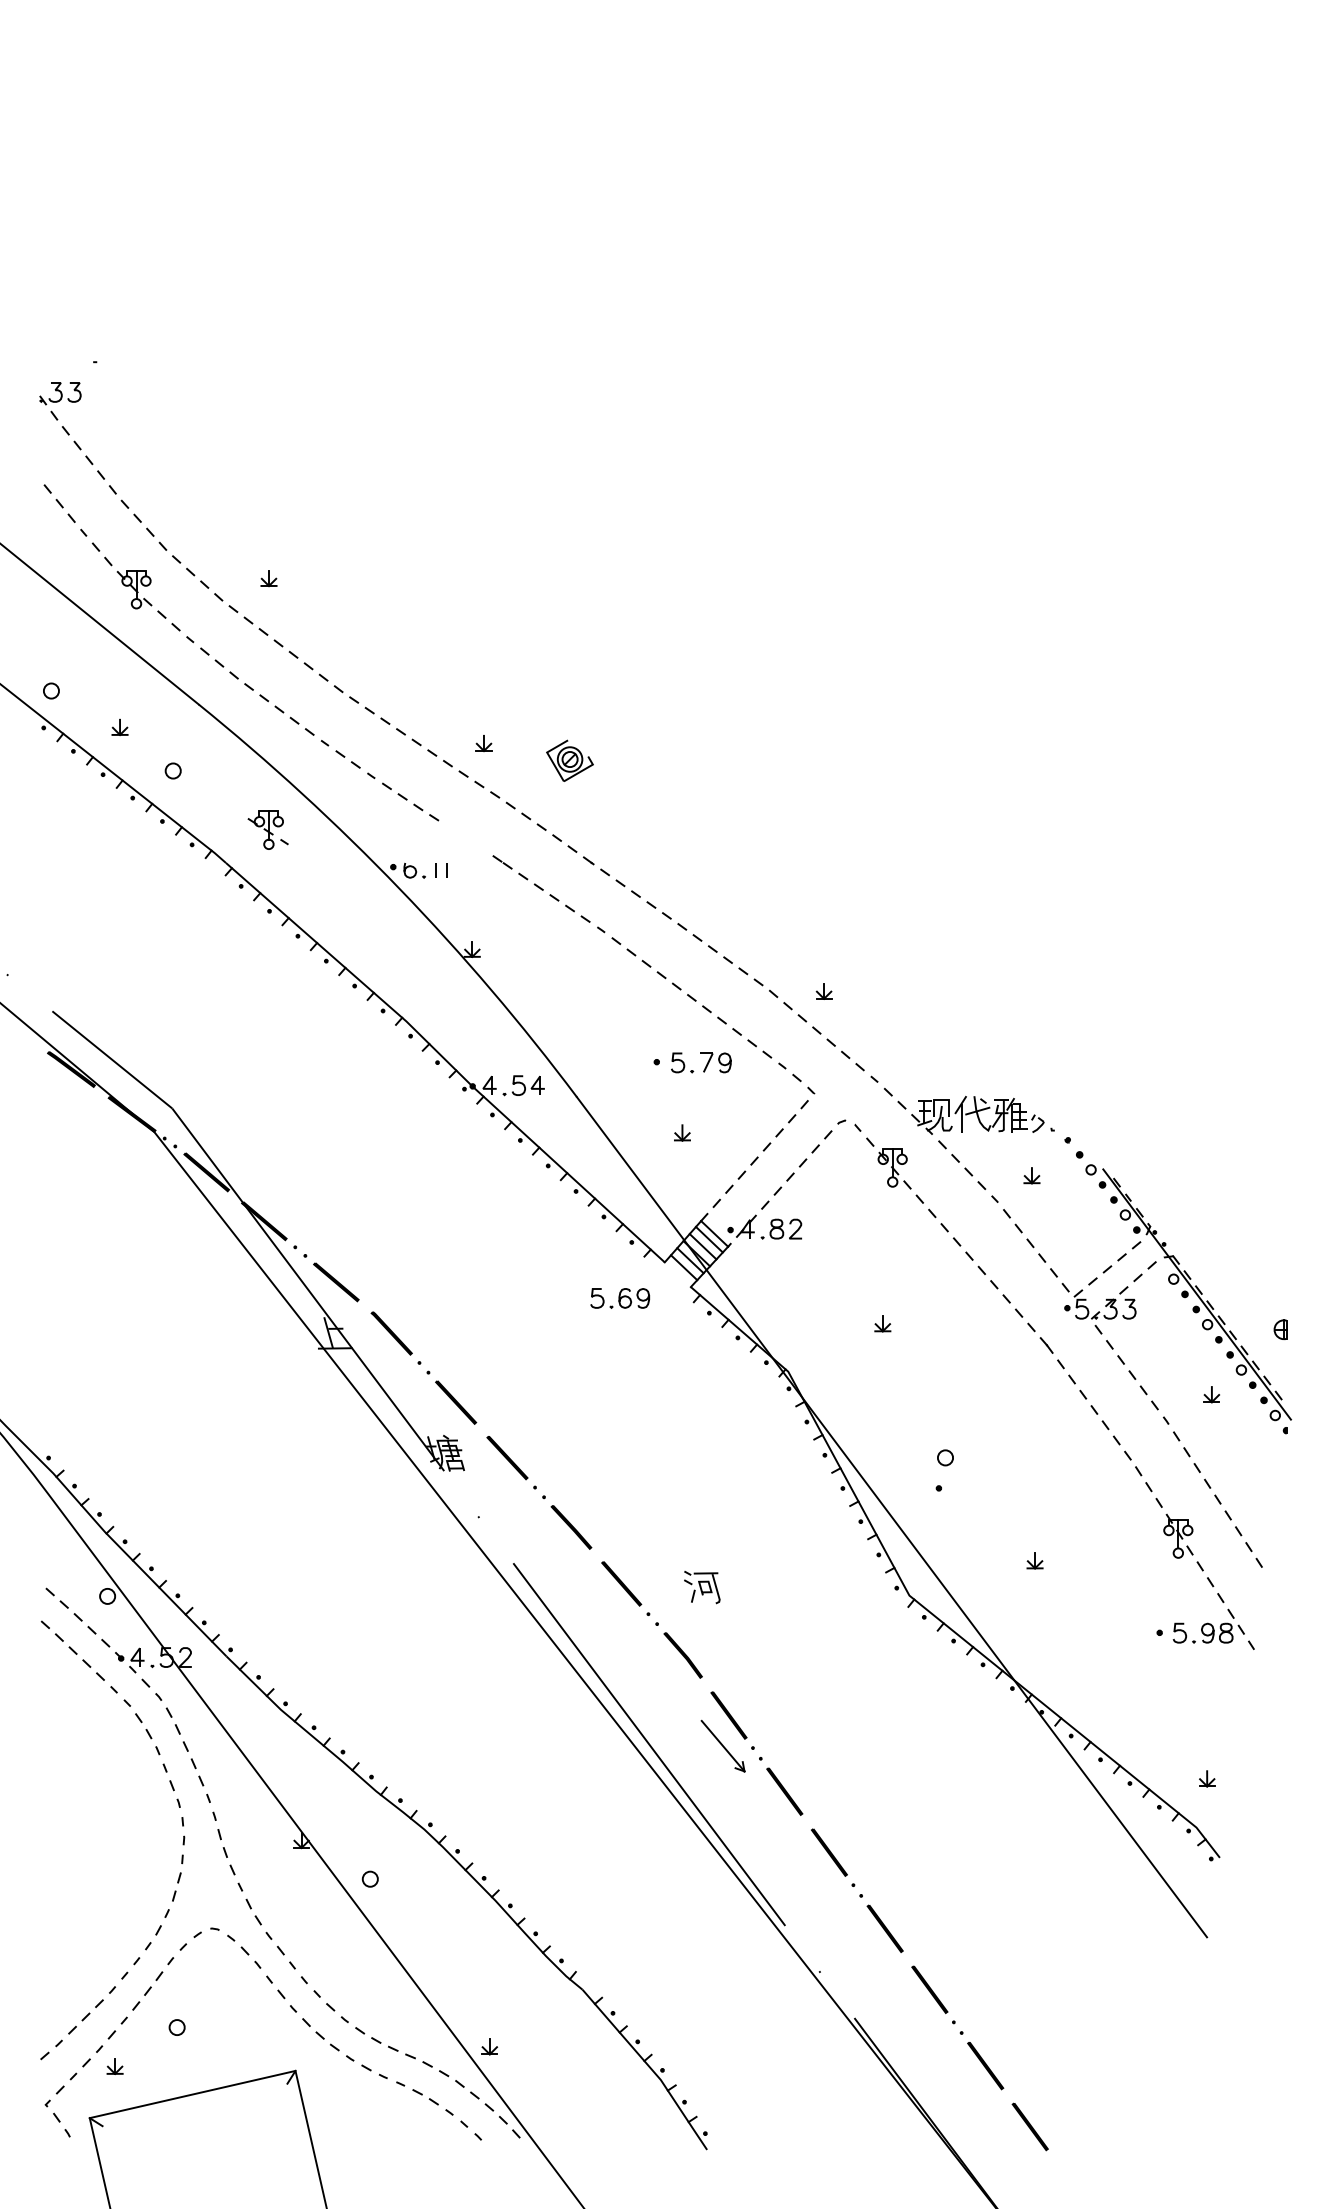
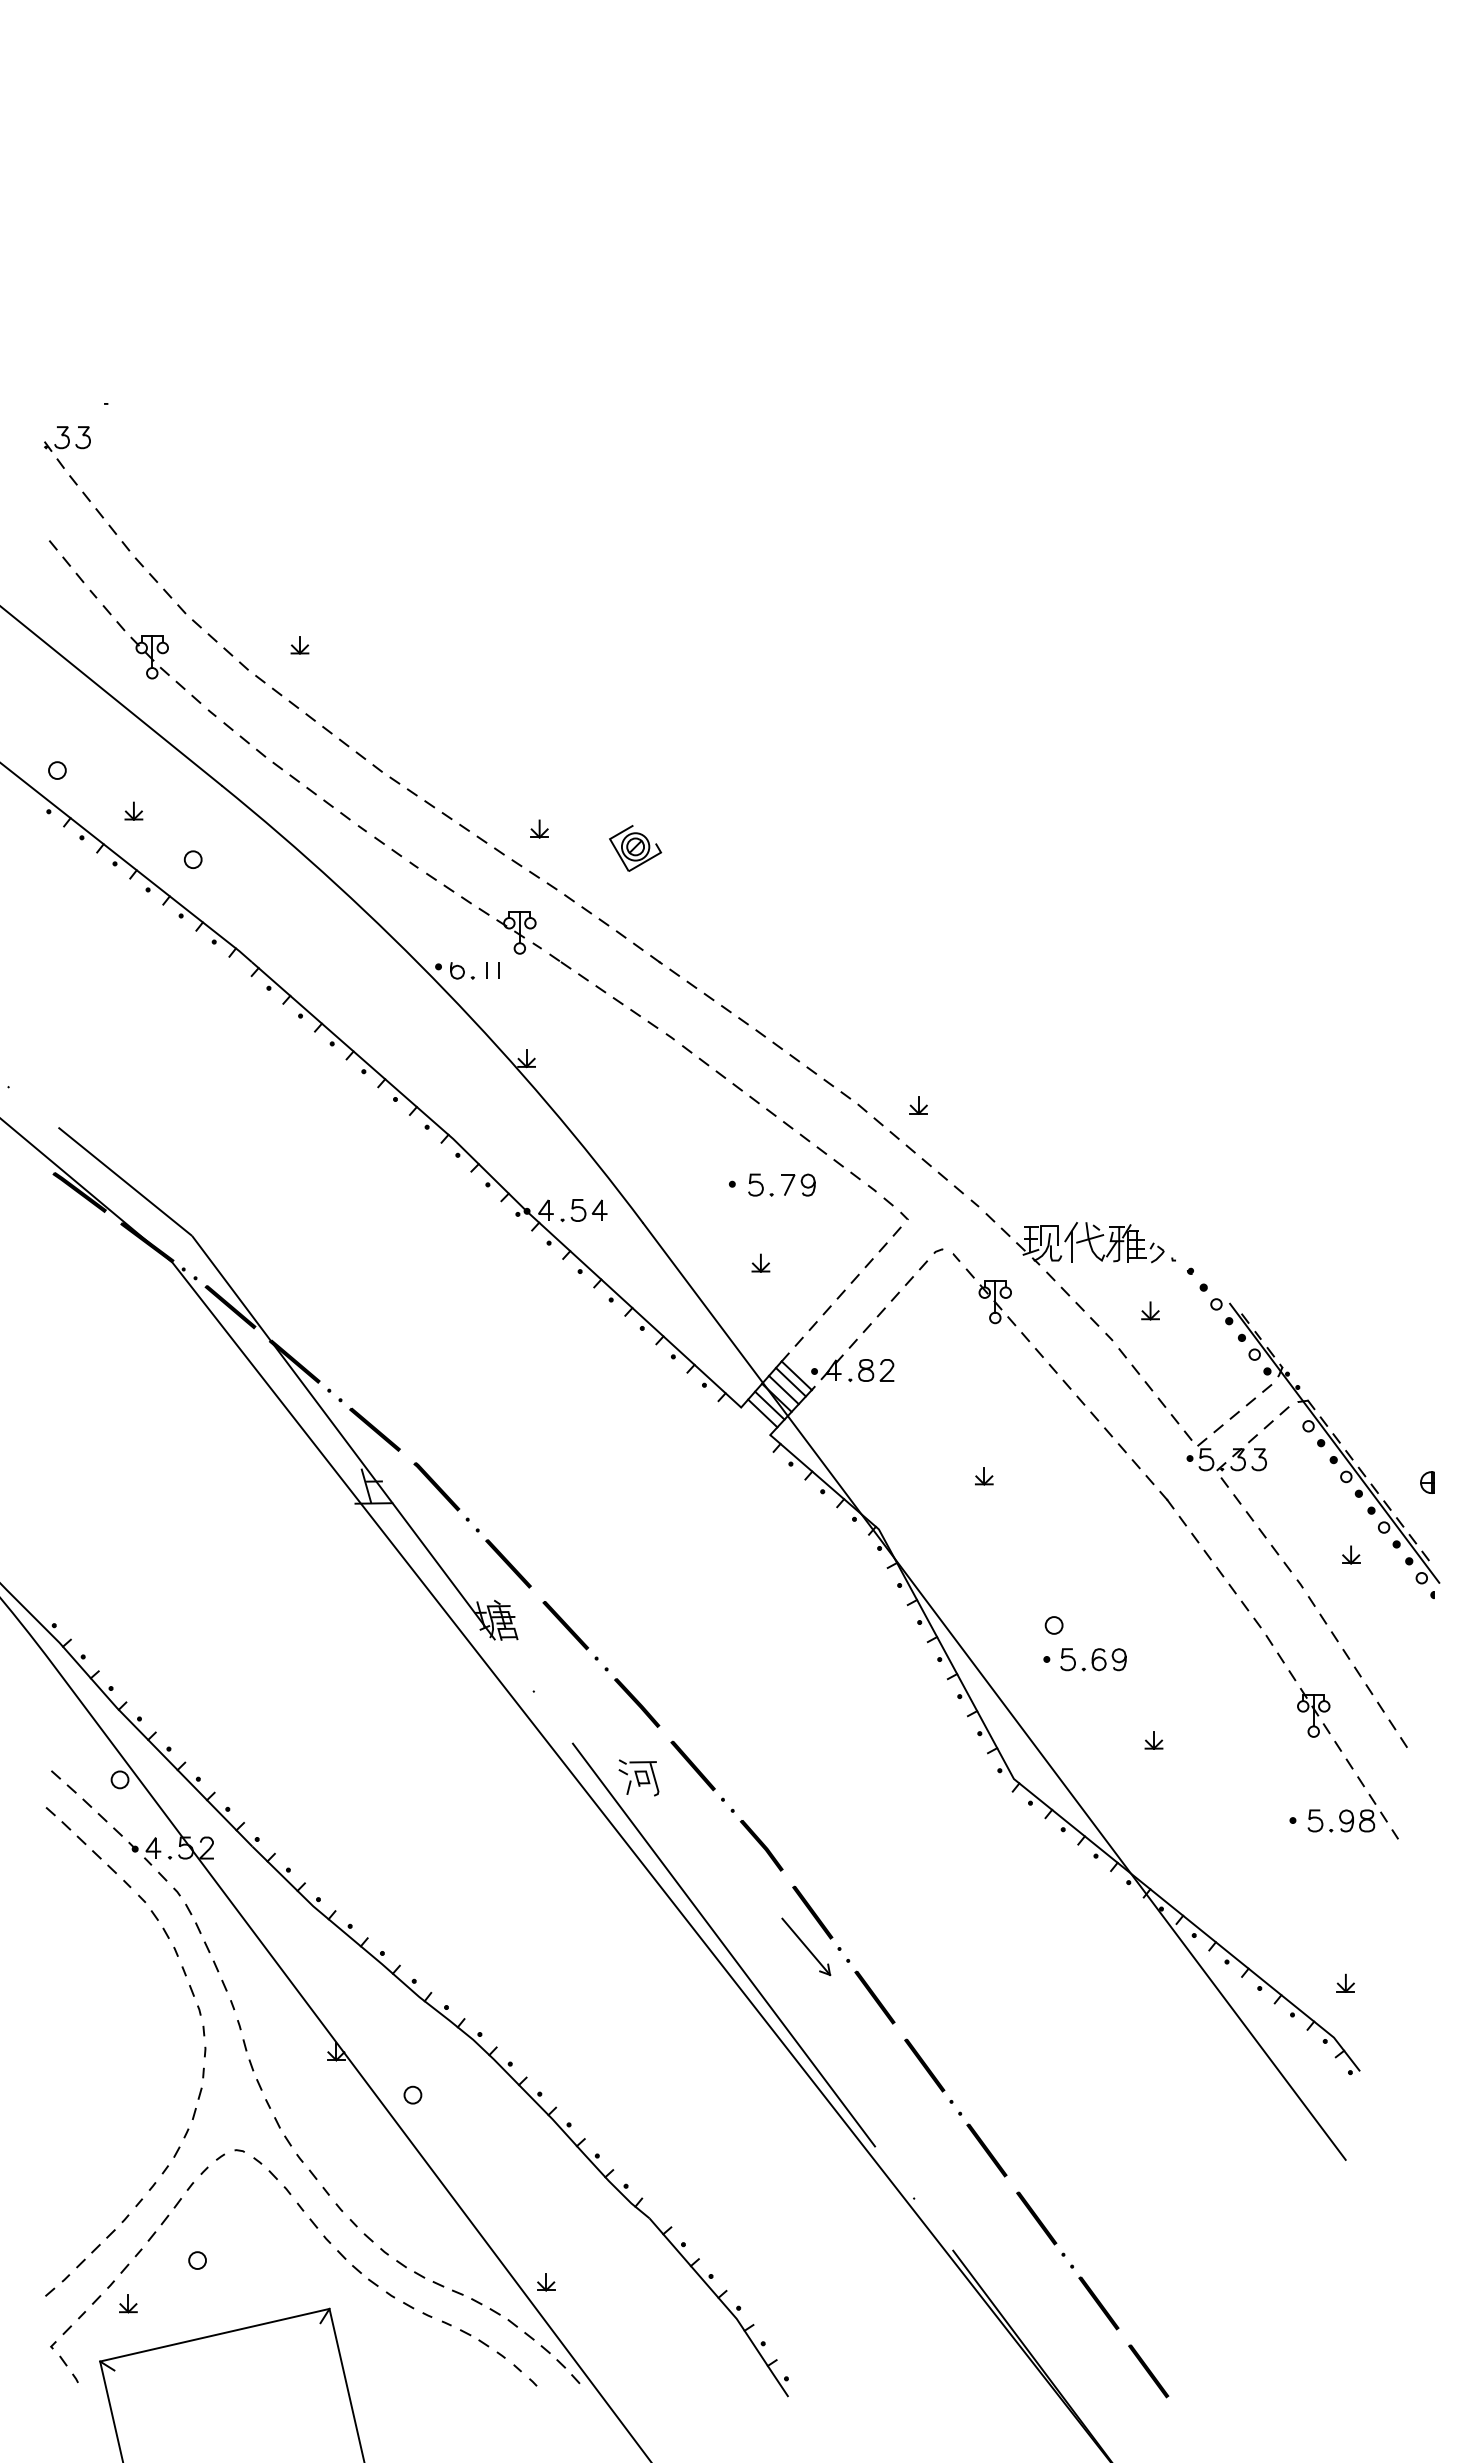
part: (267, 830) -> (518, 932), moved
part: (620, 1298) -> (1093, 1659), moved
part: (701, 1587) -> (638, 1777), moved

